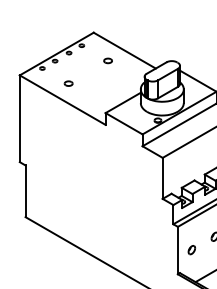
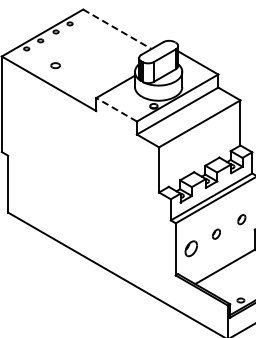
line: (124, 50) -> (117, 29), solid -> dashed
part: (107, 60) -> (98, 40), removed
line: (124, 123) -> (116, 109), solid -> dashed
part: (191, 249) -> (190, 248), size x1.6

